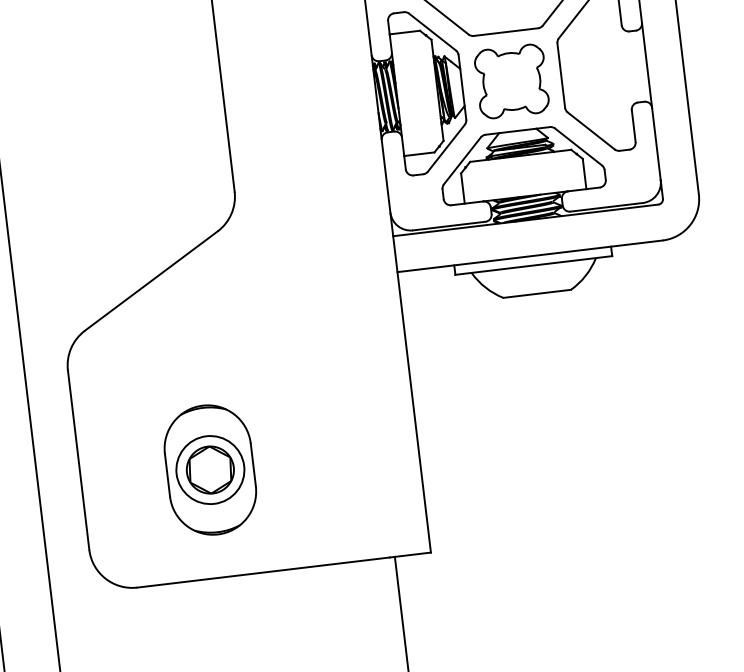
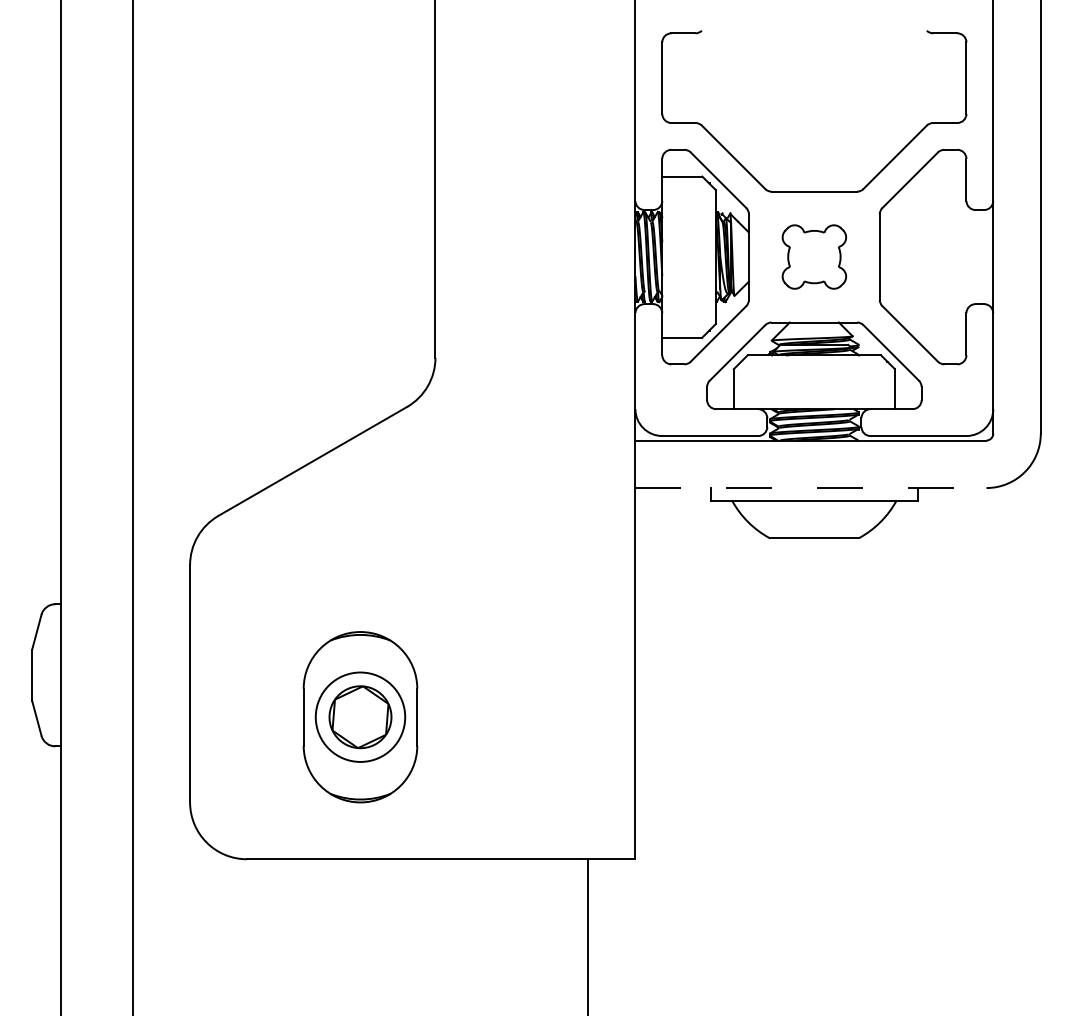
part: (511, 81) -> (814, 256), size x0.7
line: (529, 256) -> (810, 488), solid -> dashed

